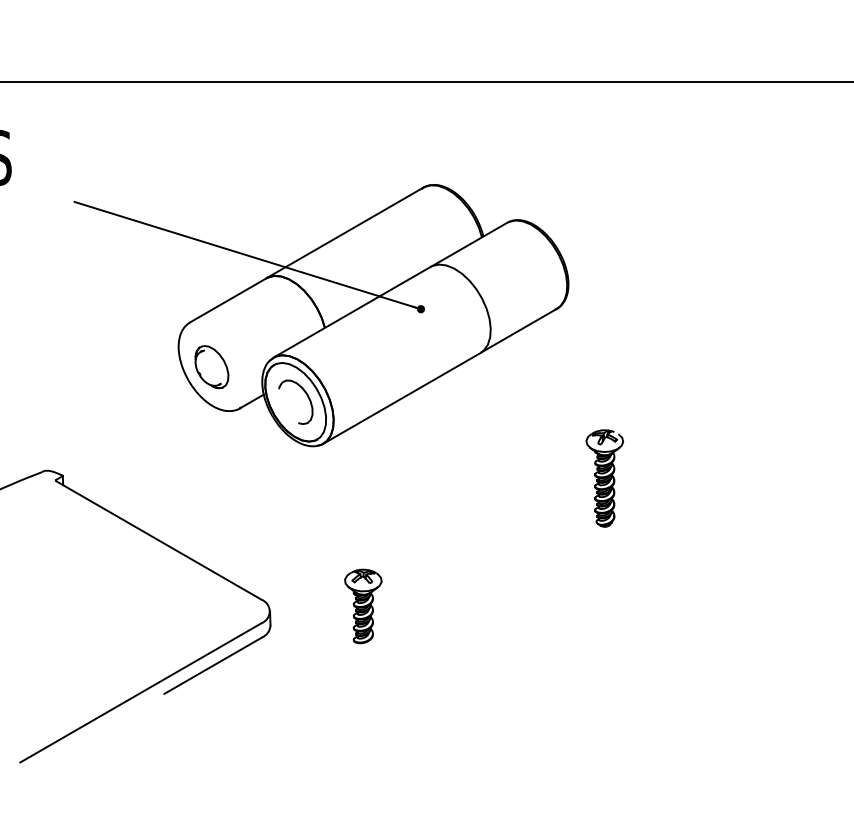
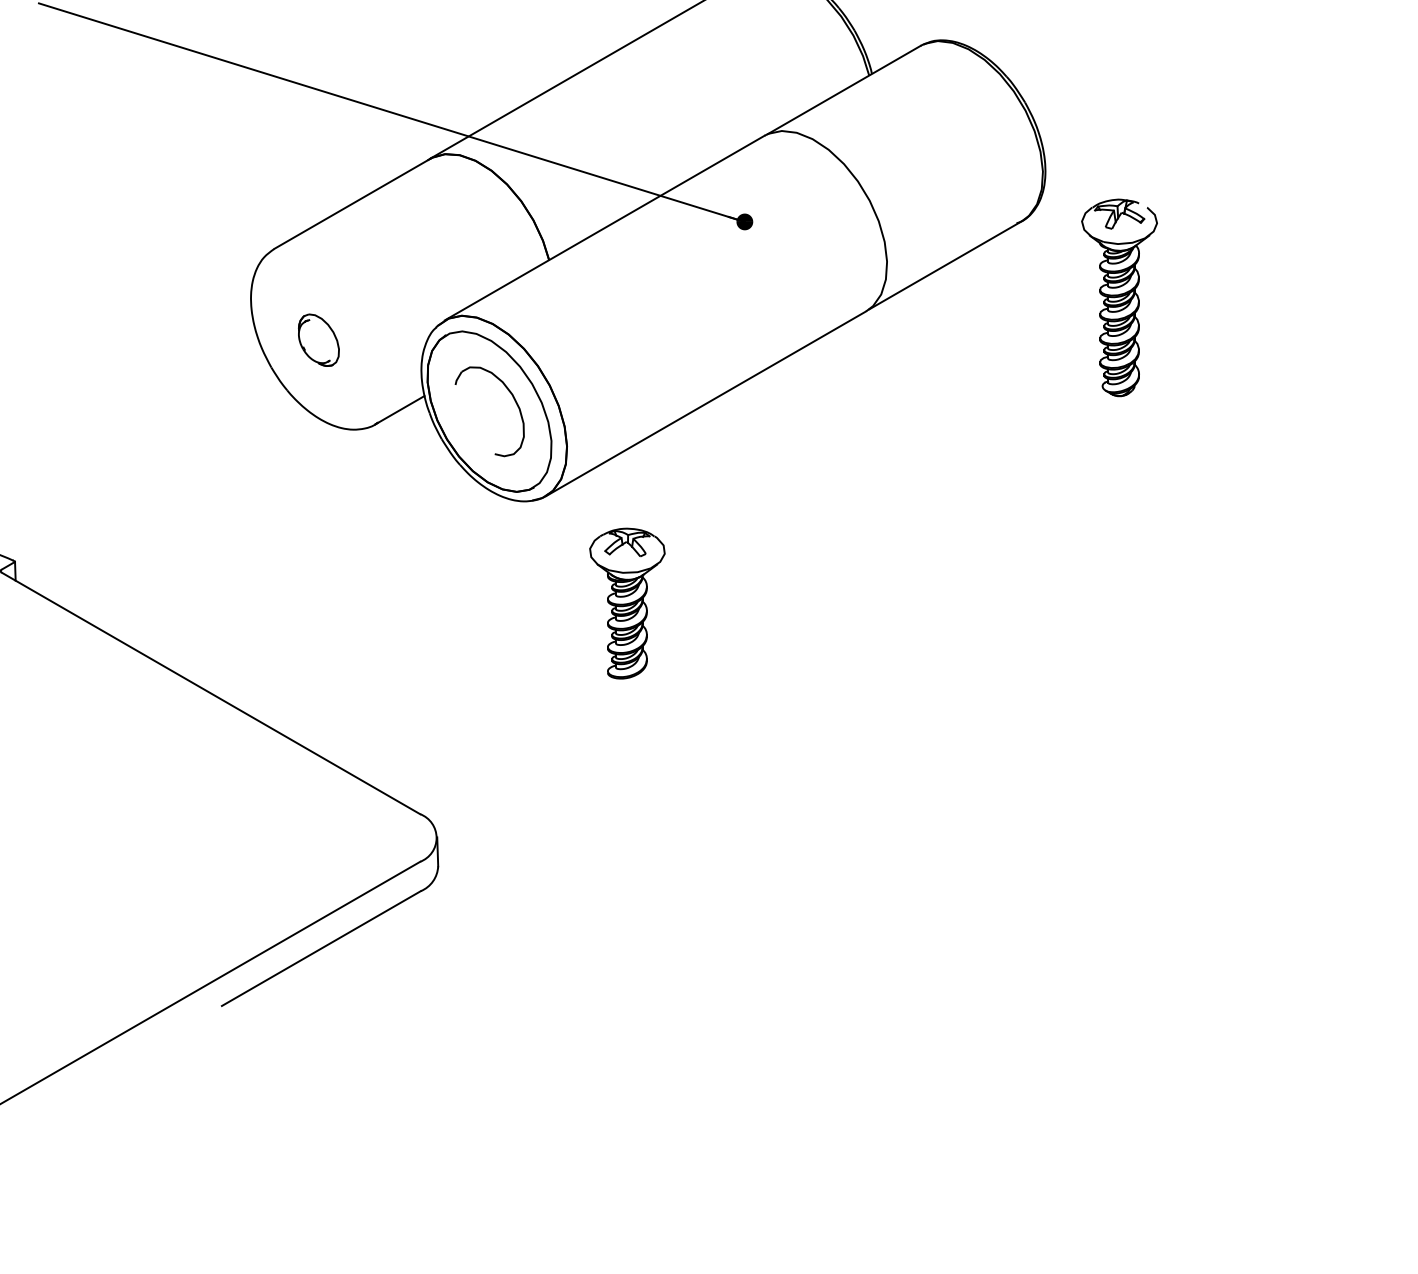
part: (211, 367) -> (317, 340), size x0.6
part: (604, 478) -> (1118, 297), moved
part: (363, 606) -> (627, 603), moved

